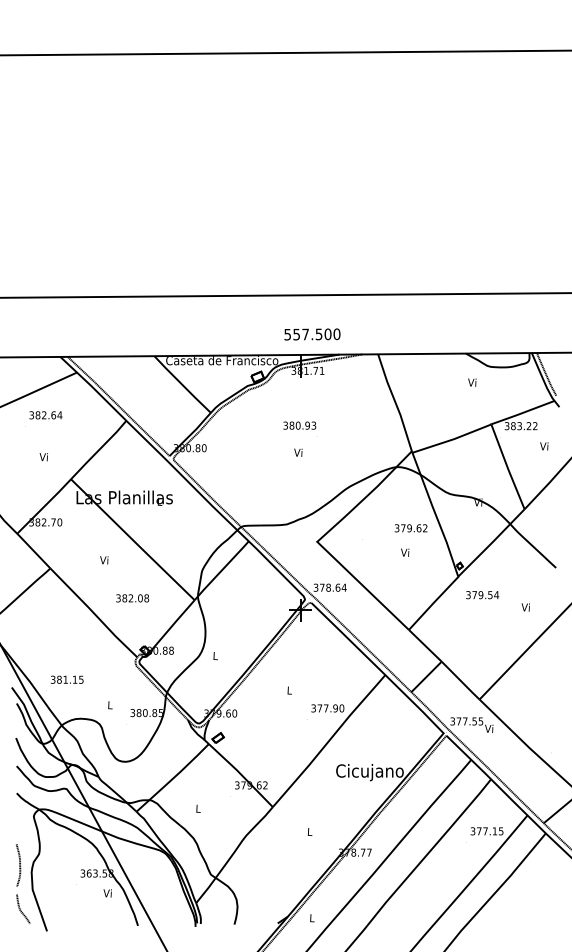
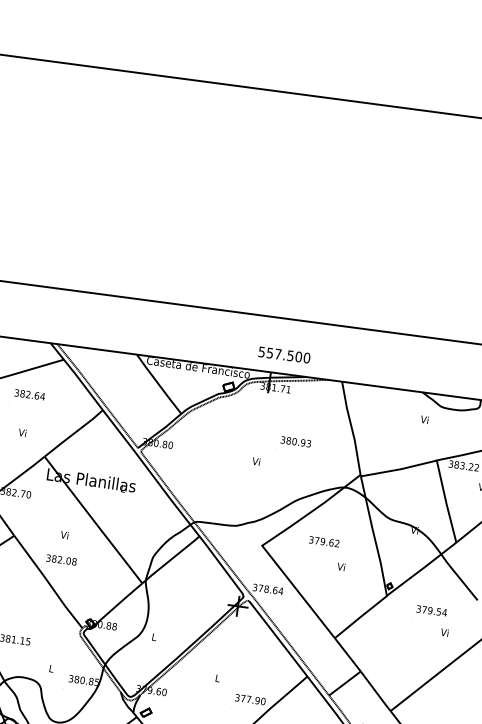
text: (299, 425) -> (295, 441), moved
text: (410, 528) -> (323, 541), moved
text: (482, 595) -> (431, 611), moved
text: (132, 598) -> (61, 560), moved

